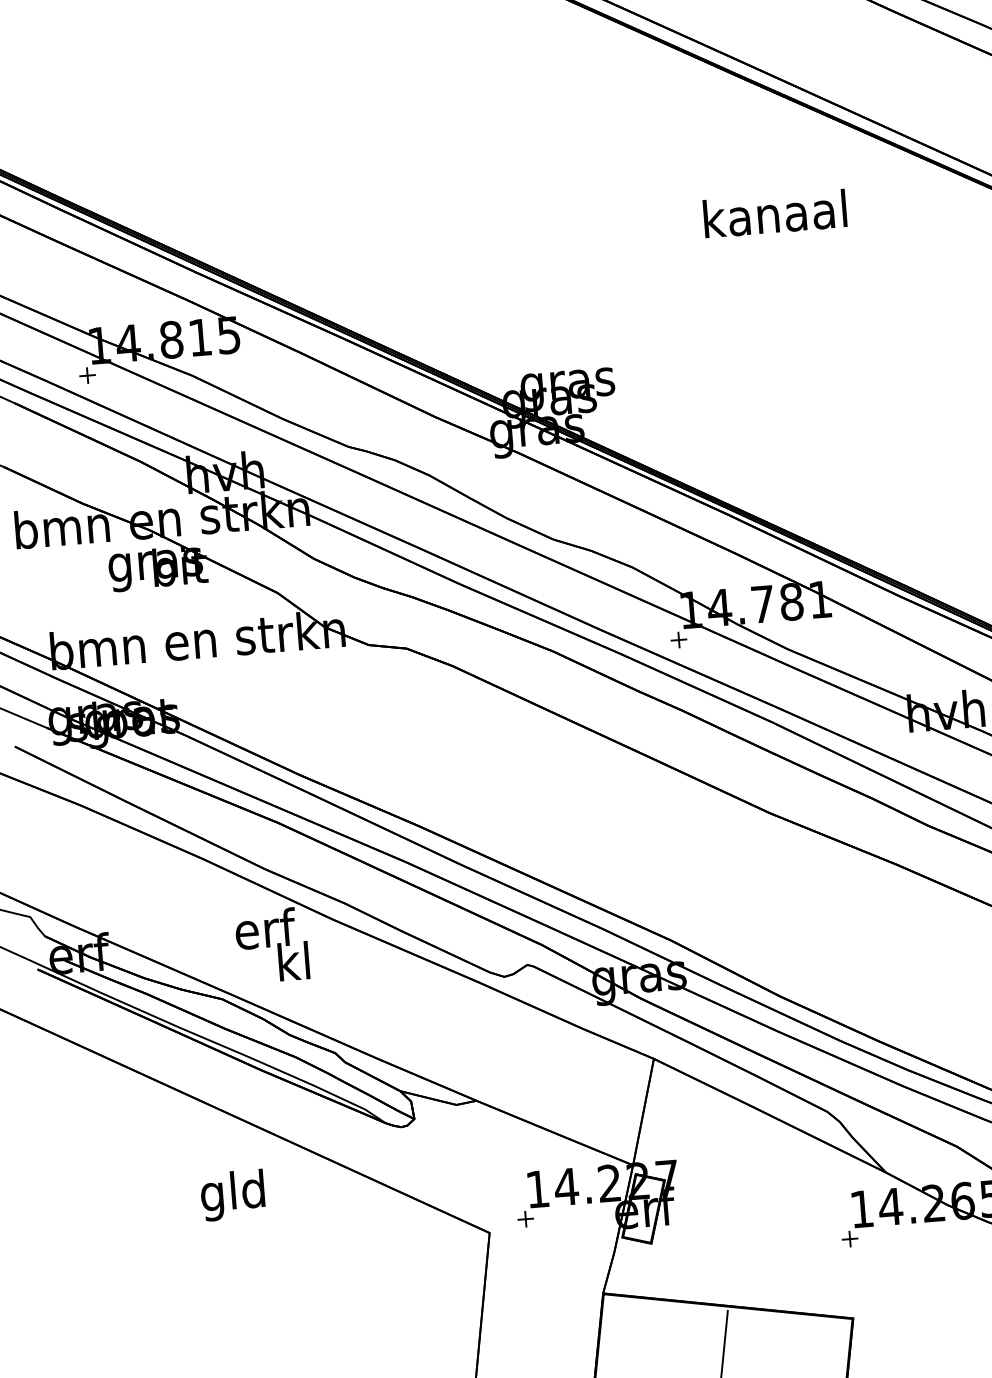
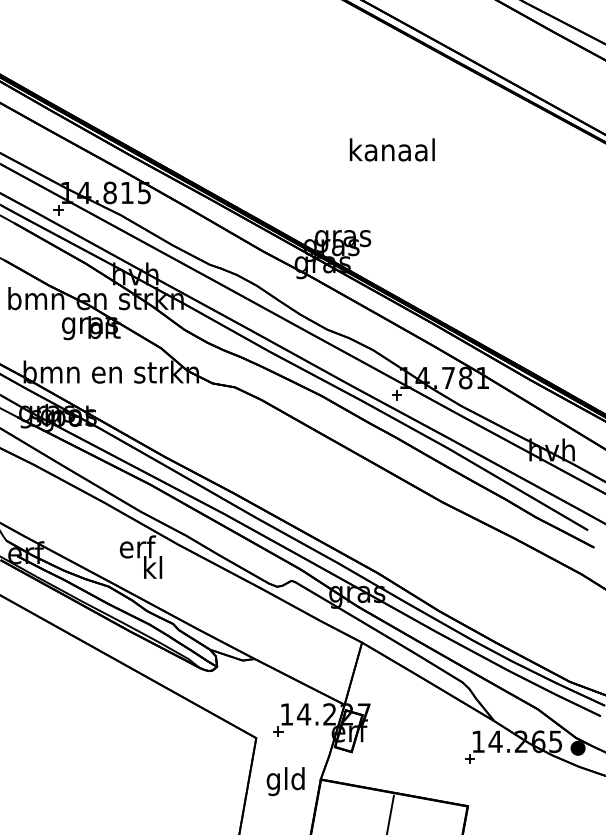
text: (775, 213) -> (392, 149), moved
text: (232, 1195) -> (285, 781), moved

